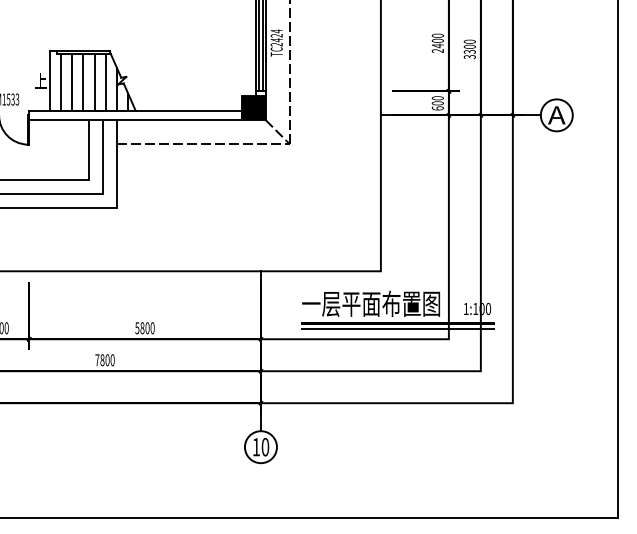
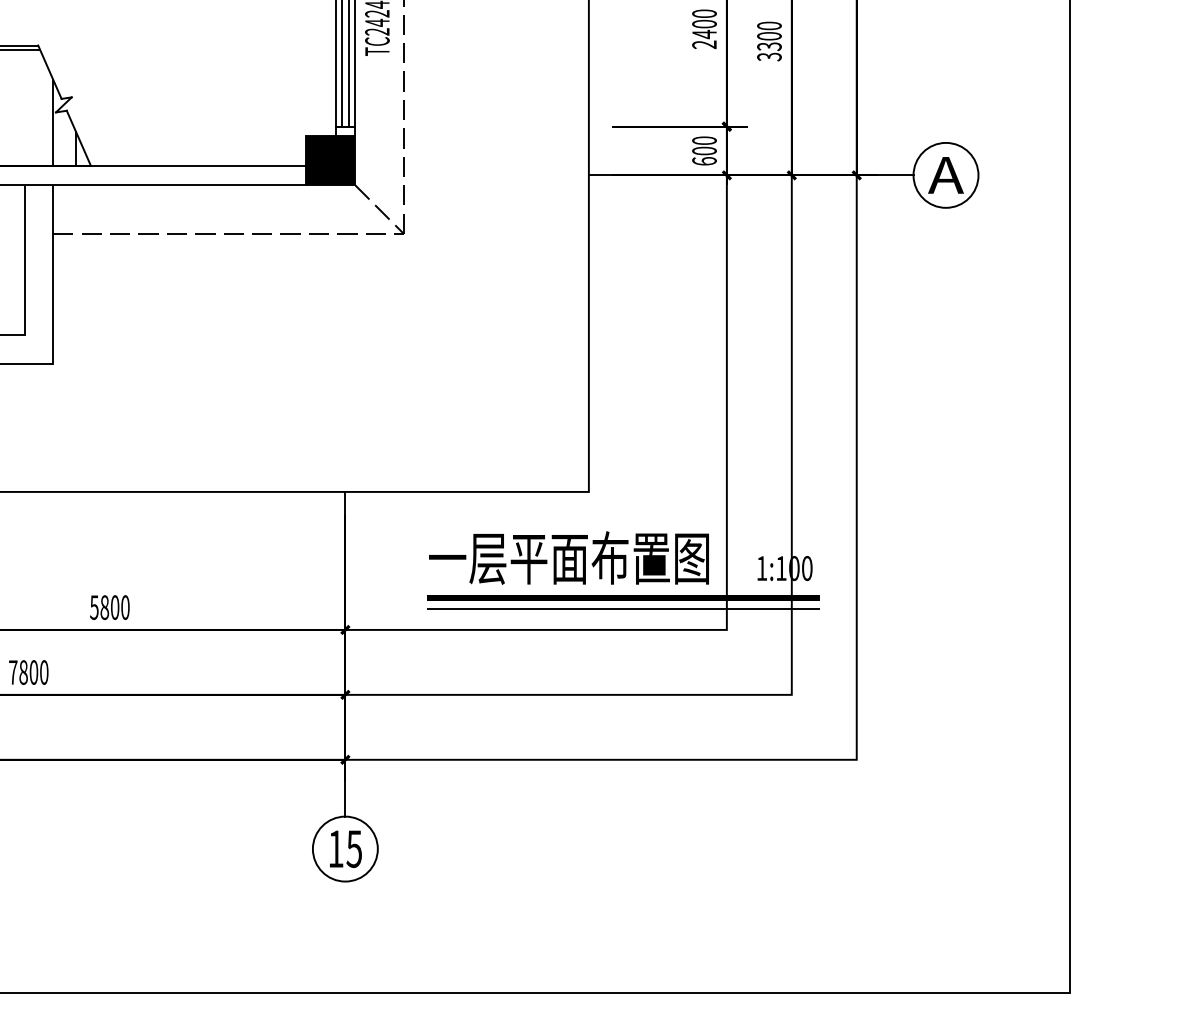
line: (94, 81) -> (7, 106), removed
line: (105, 81) -> (29, 106), removed
text: (265, 446) -> (354, 847), 10 -> 15

